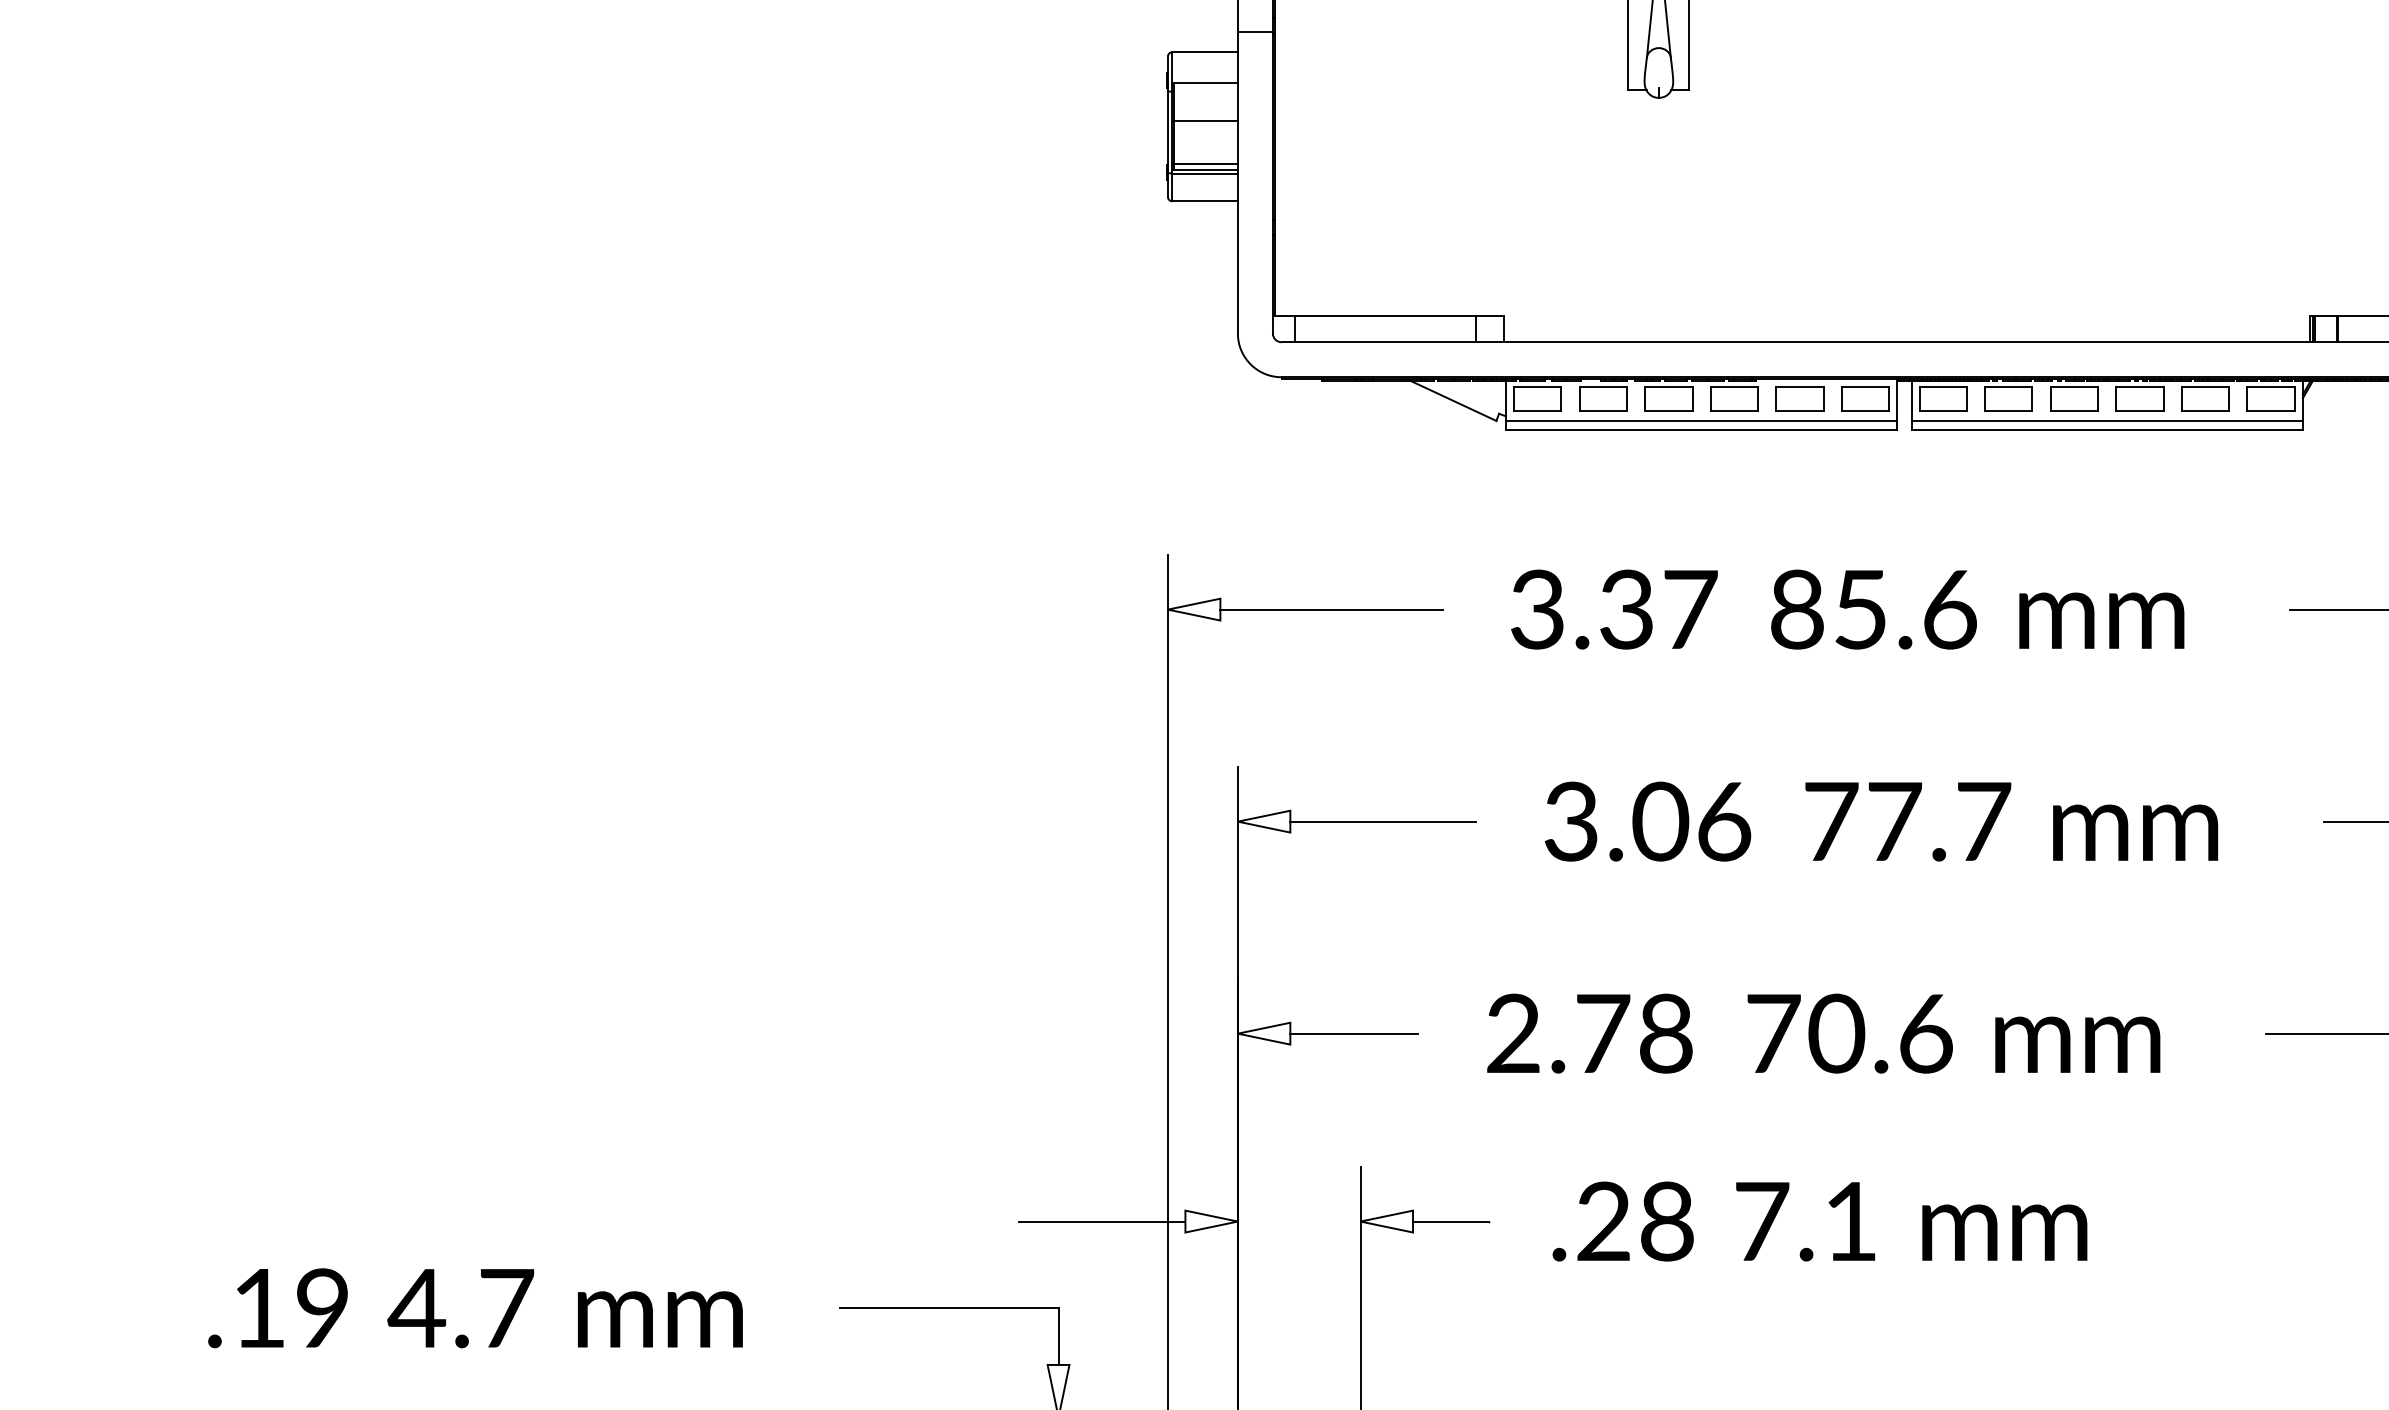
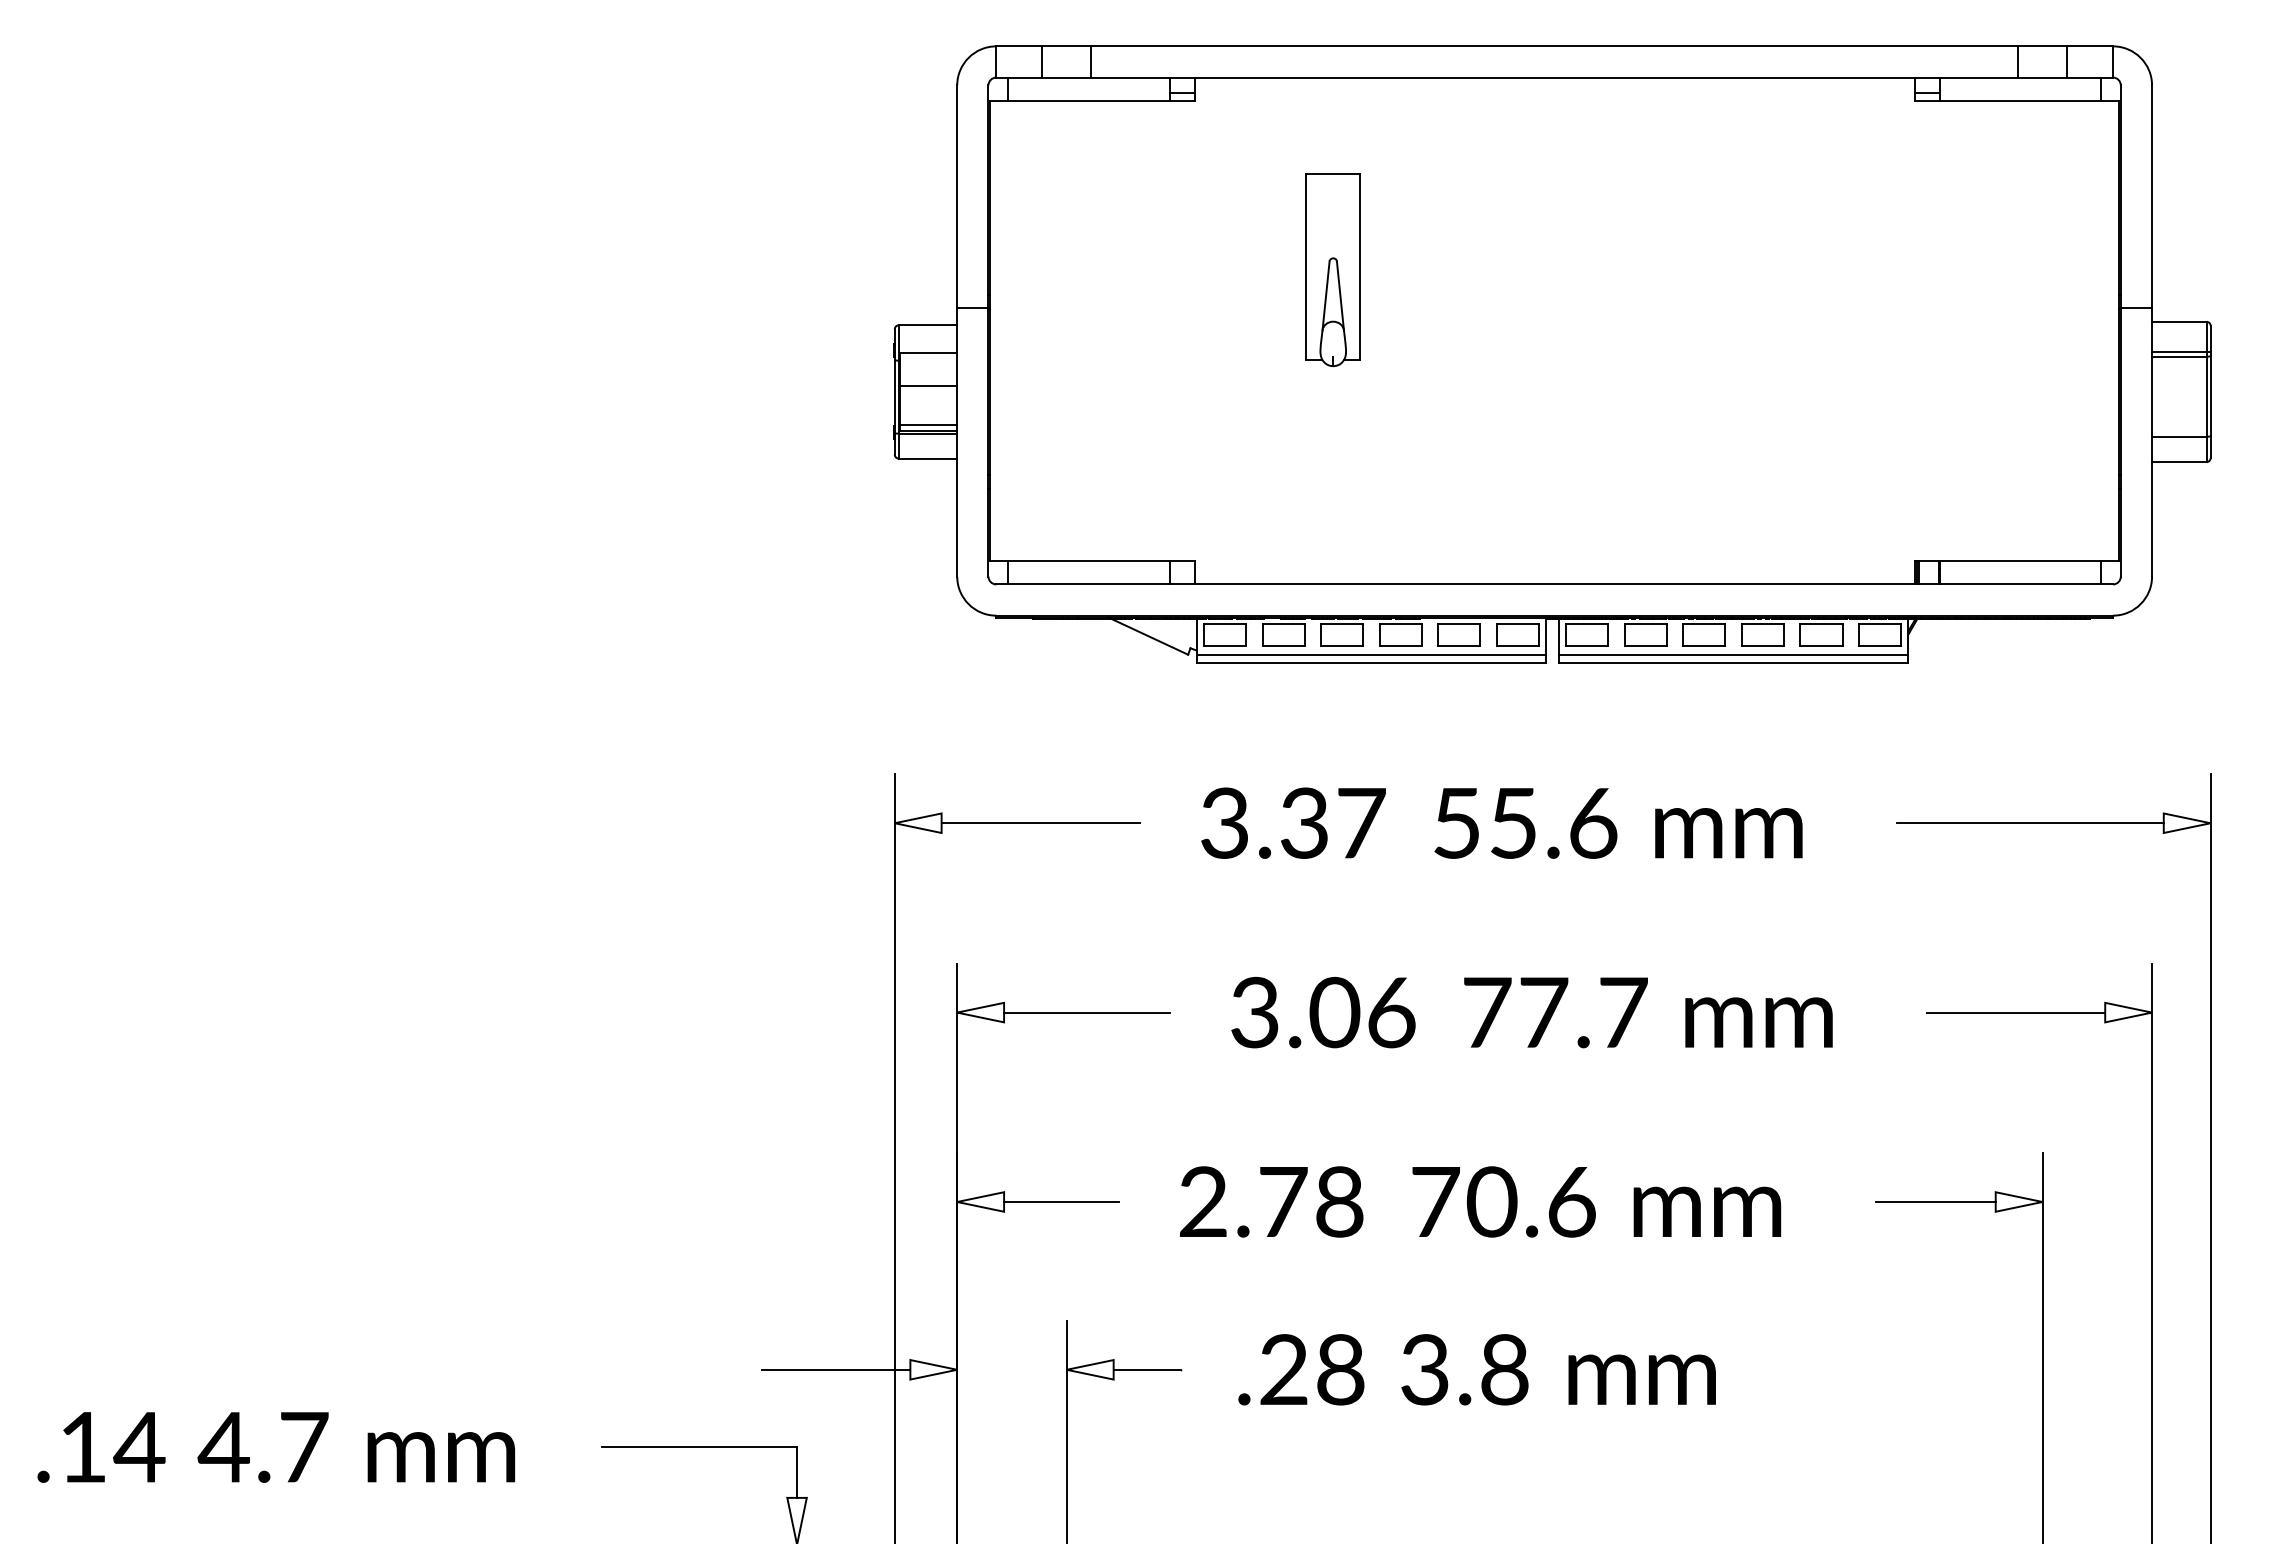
text: (1796, 608) -> (1456, 822), 85.6 -> 55.6
text: (1805, 1221) -> (1464, 1369), 7.1 -> 3.8
text: (322, 1307) -> (139, 1446), .19 -> .14

